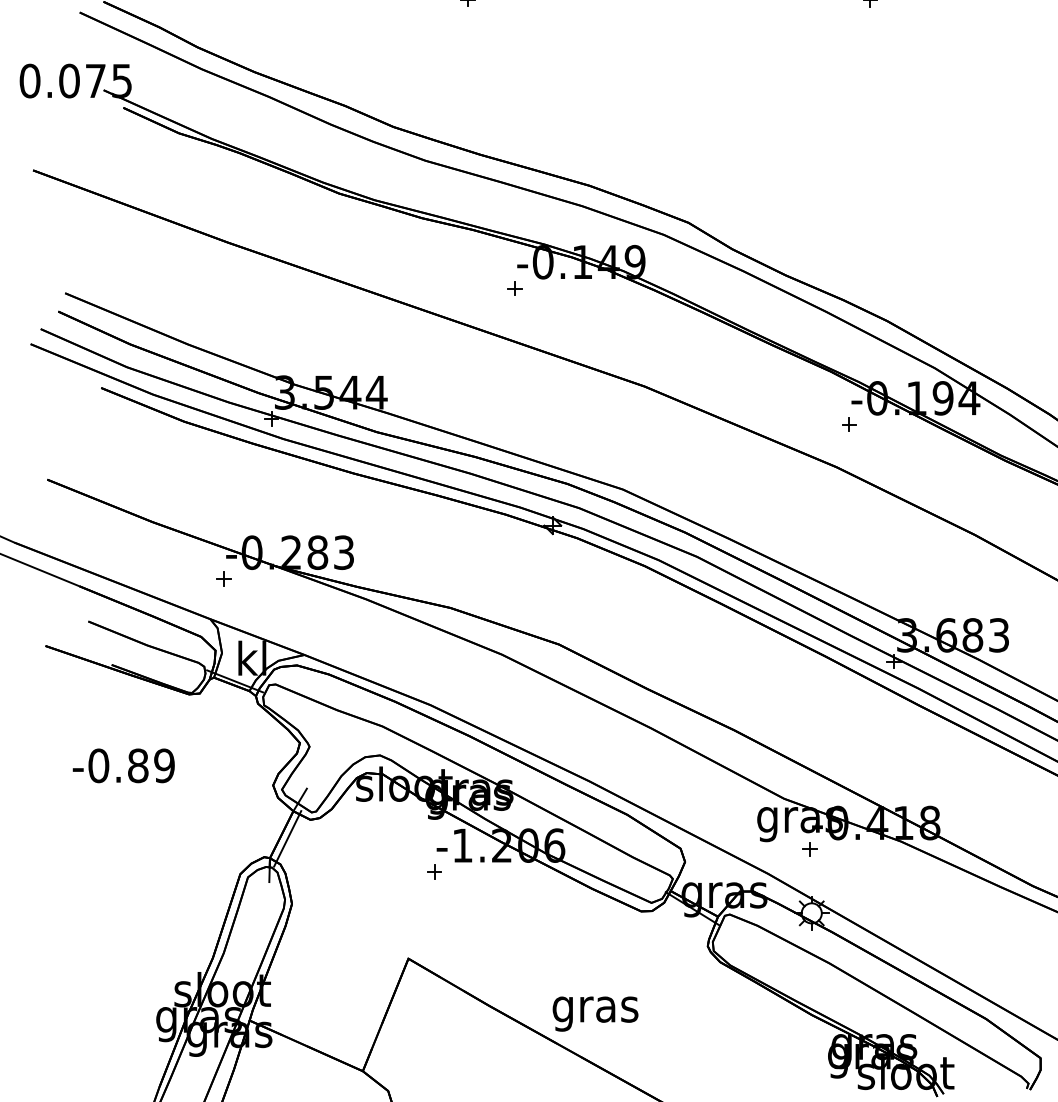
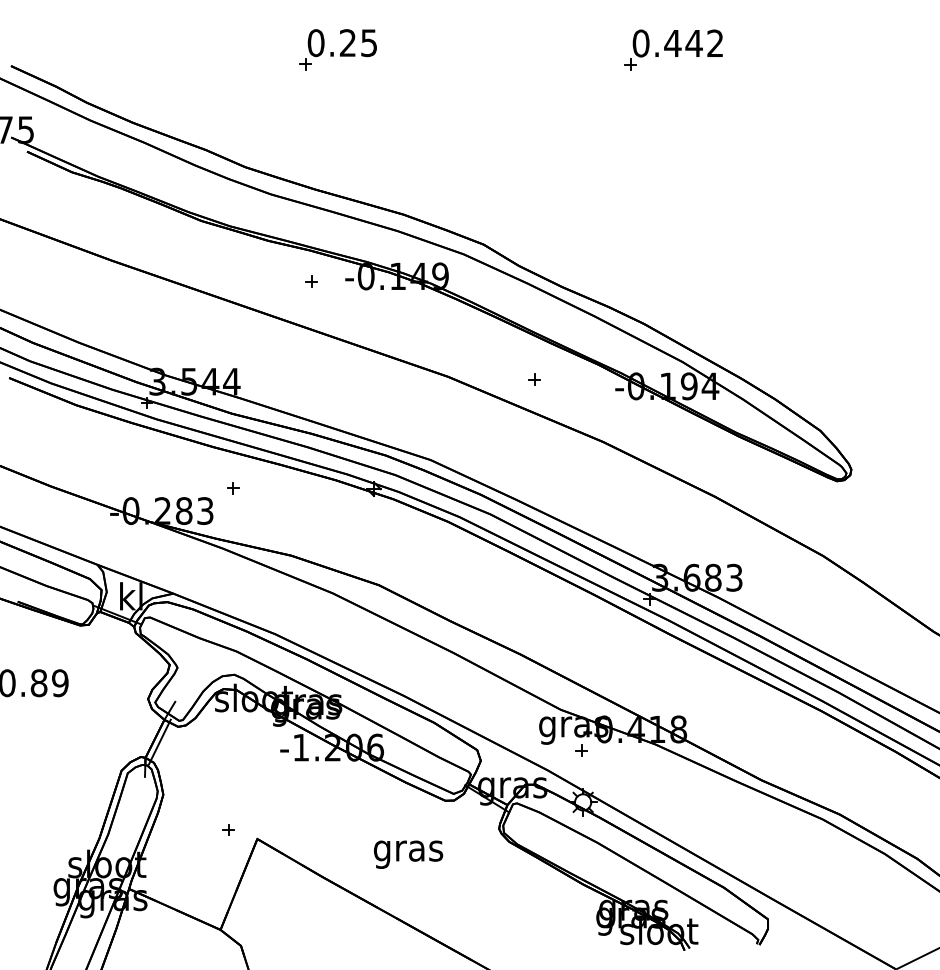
part: (515, 288) -> (311, 281), moved
part: (849, 424) -> (534, 379), moved
part: (224, 579) -> (233, 488), moved
part: (434, 871) -> (228, 829), moved
text: (595, 1013) -> (408, 854), moved

